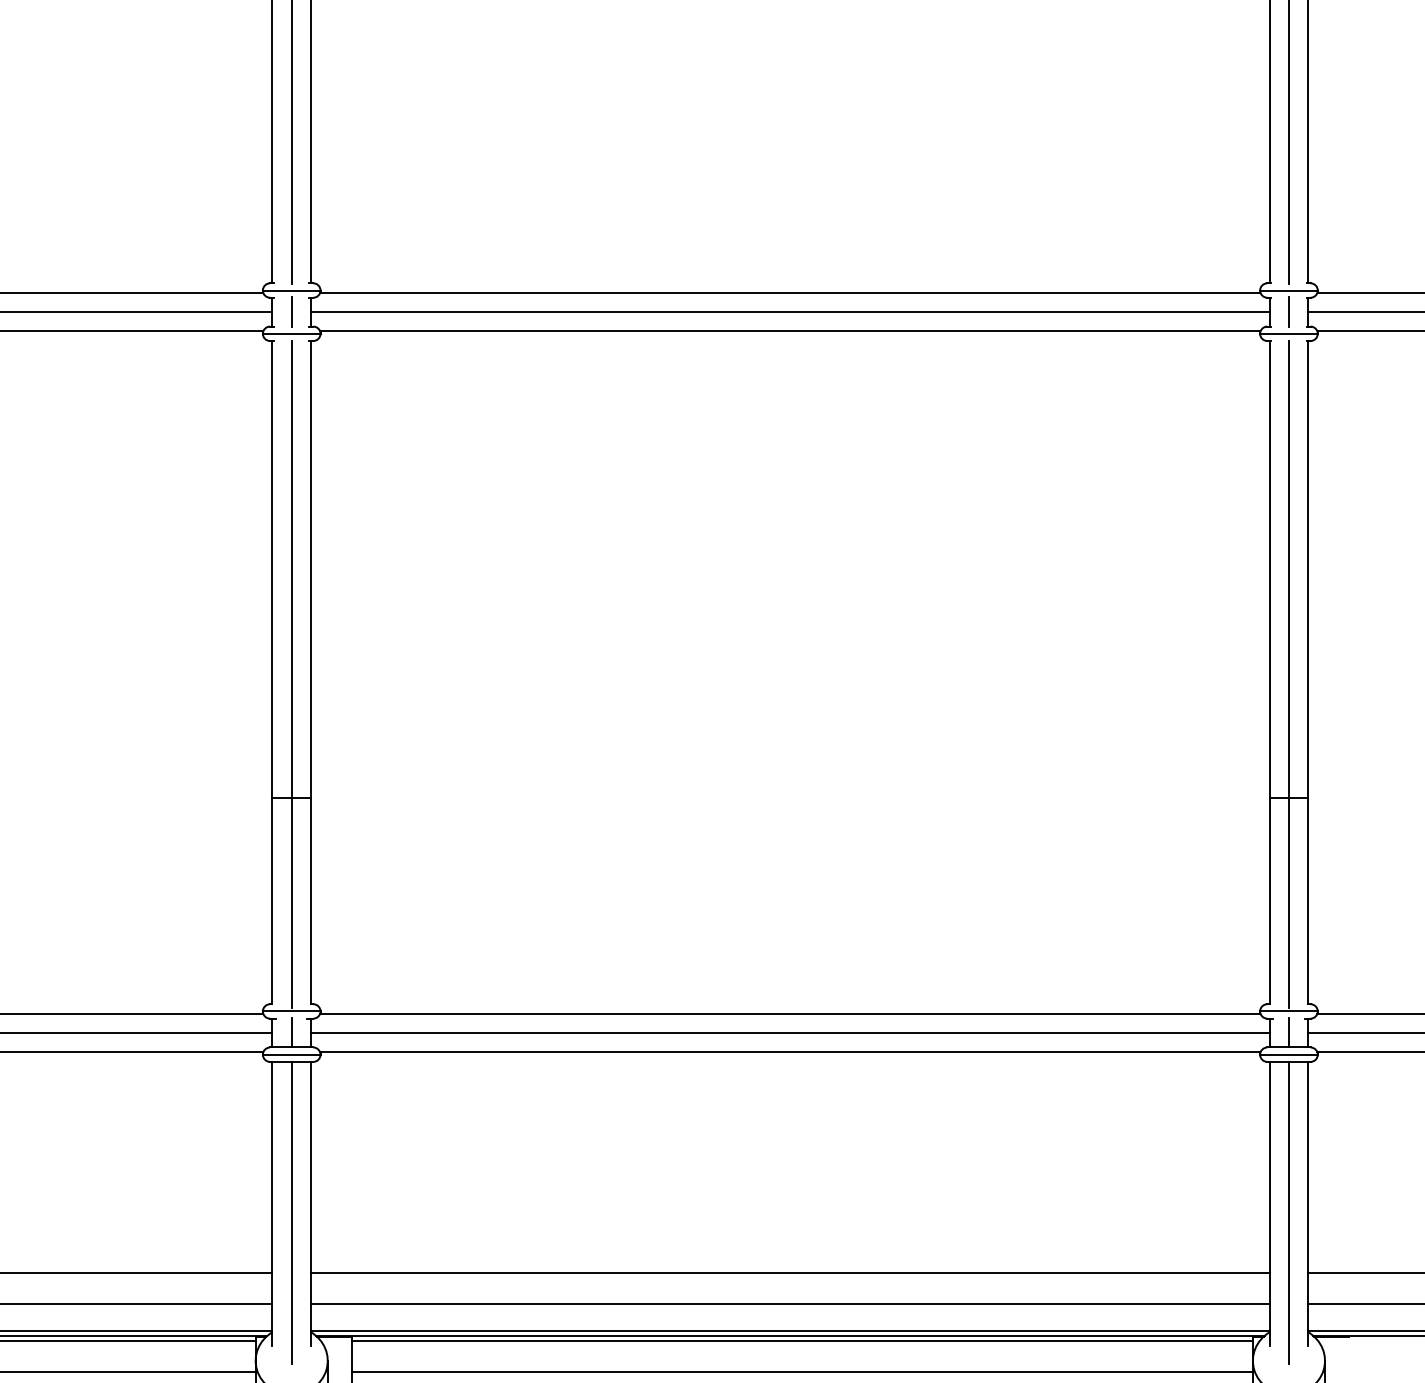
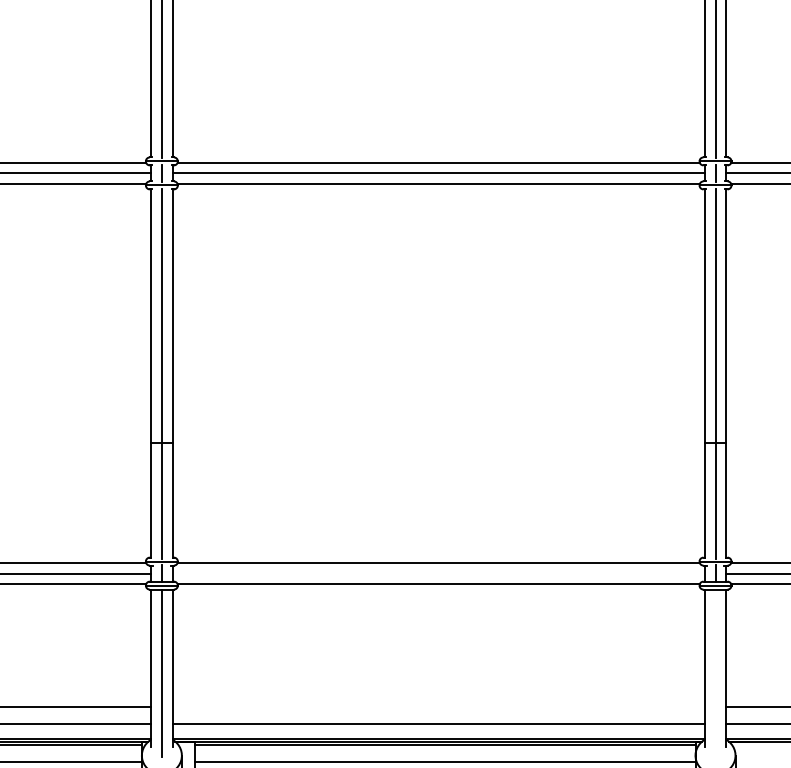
line: (789, 1032) -> (438, 573), removed
line: (1288, 1212) -> (715, 673), removed
line: (789, 1274) -> (438, 707), removed

